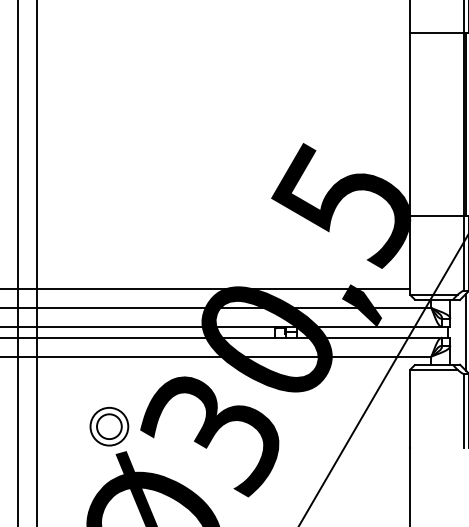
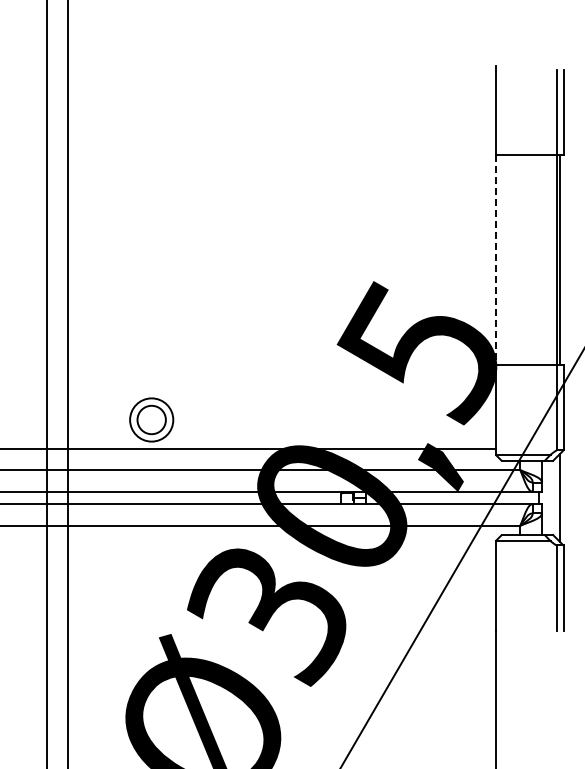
line: (409, 124) -> (495, 260), solid -> dashed
part: (109, 426) -> (151, 419), moved

